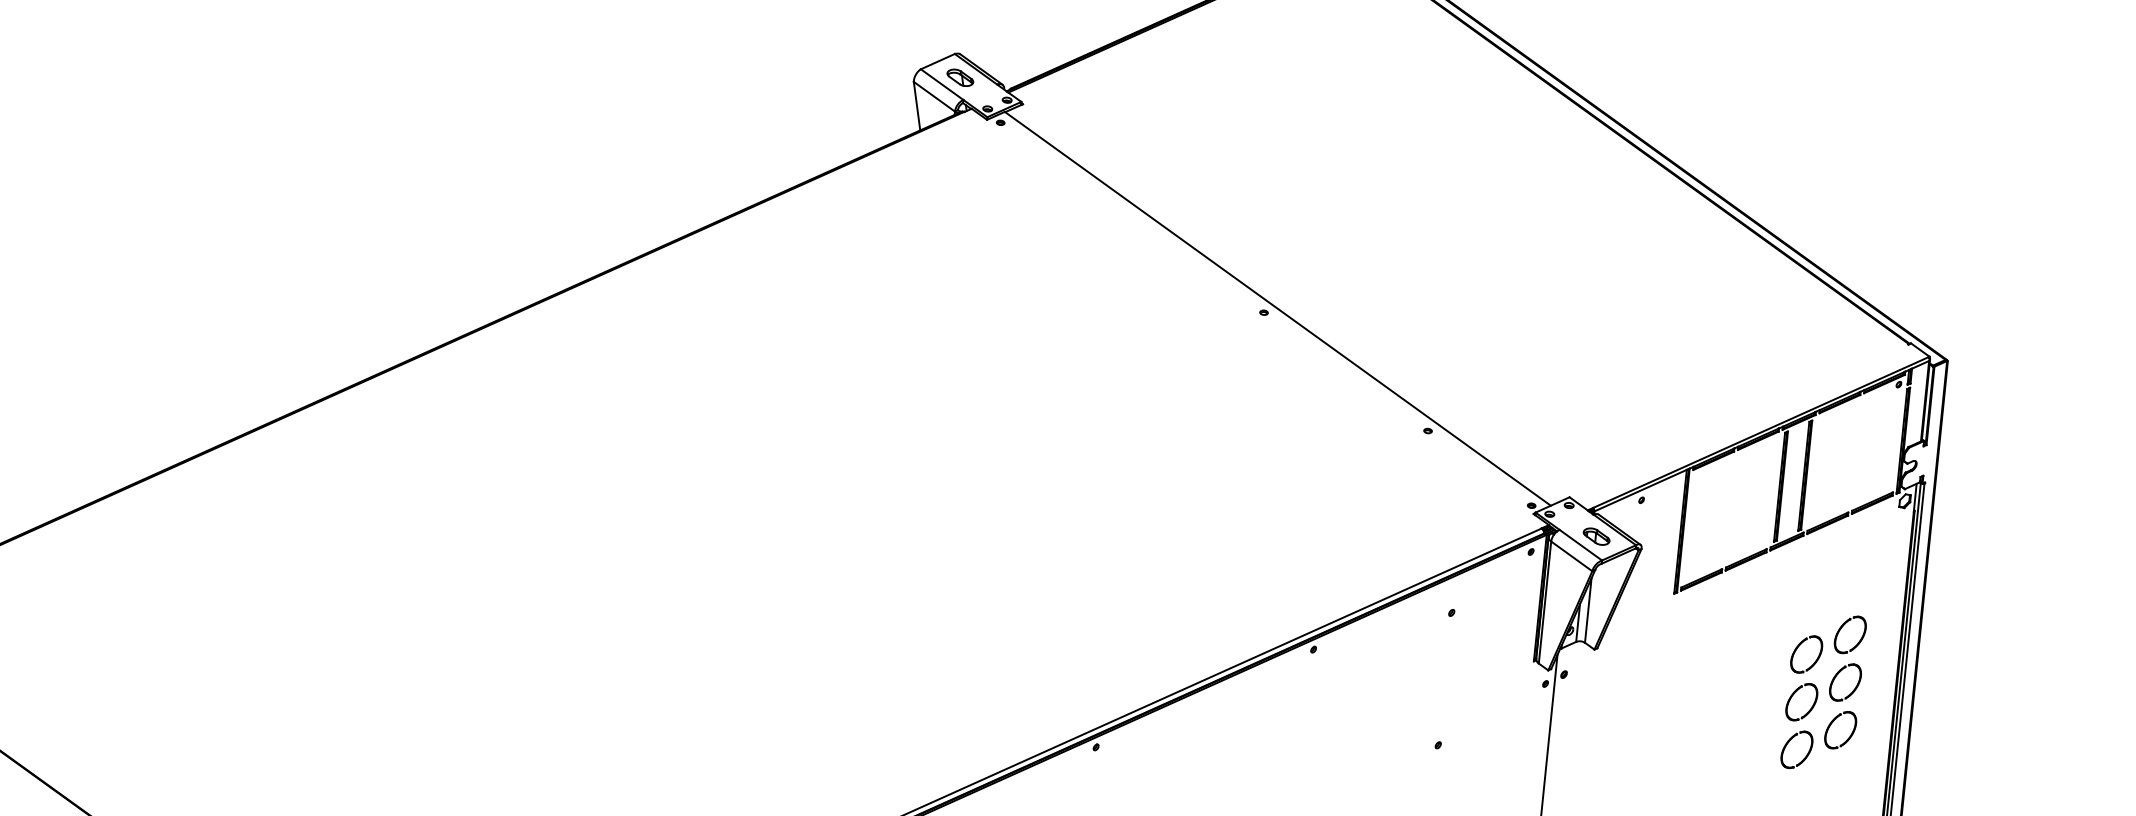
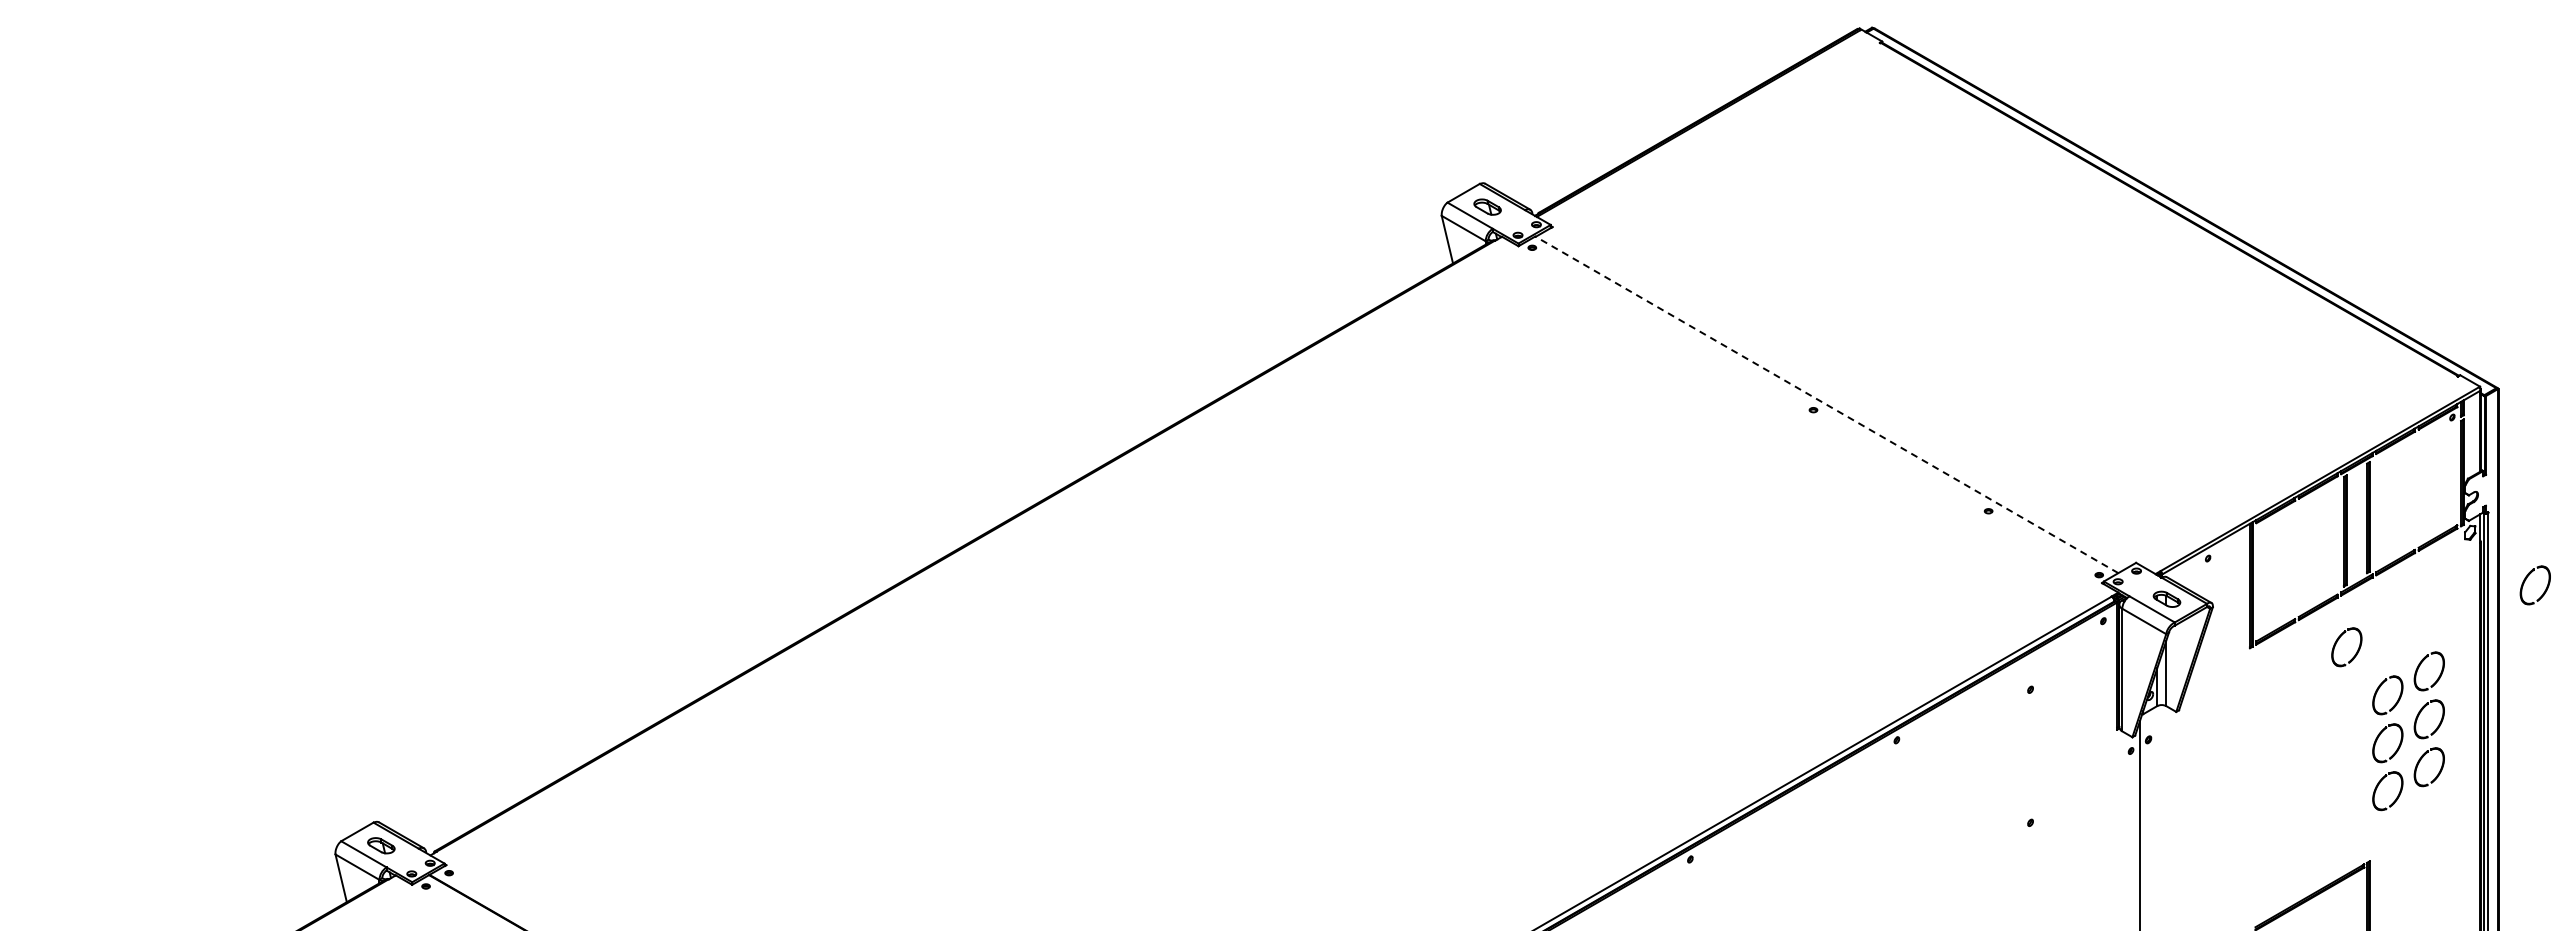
line: (1277, 308) -> (1826, 404), solid -> dashed
part: (1955, 555) -> (2525, 581), added
part: (1761, 596) -> (2337, 642), added

